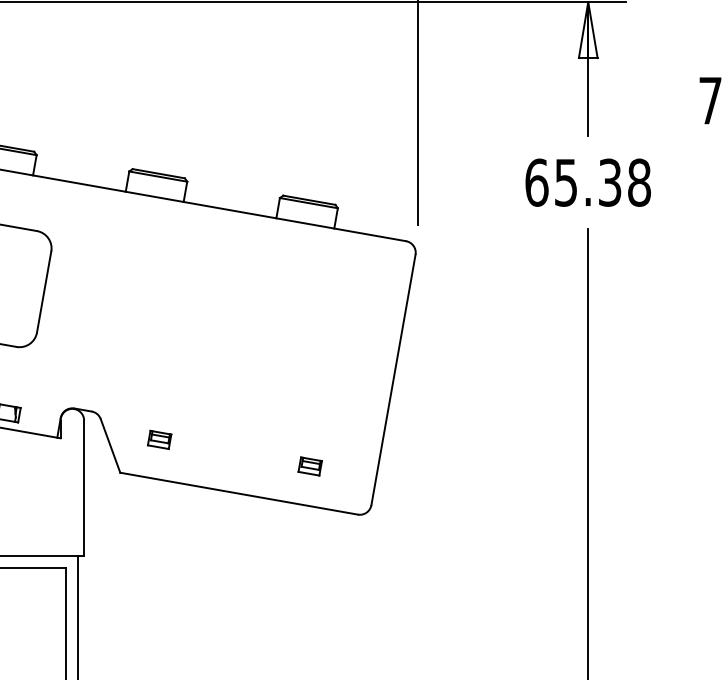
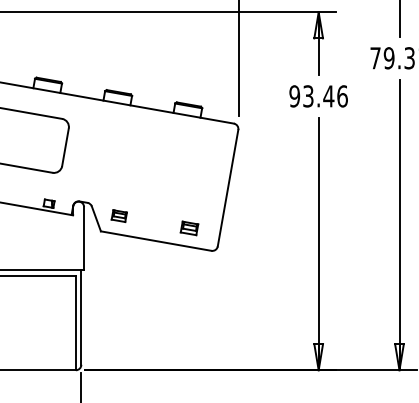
text: (587, 182) -> (318, 96), 65.38 -> 93.46
part: (158, 438) -> (118, 215), size x1.4
part: (308, 466) -> (188, 228), size x1.6

